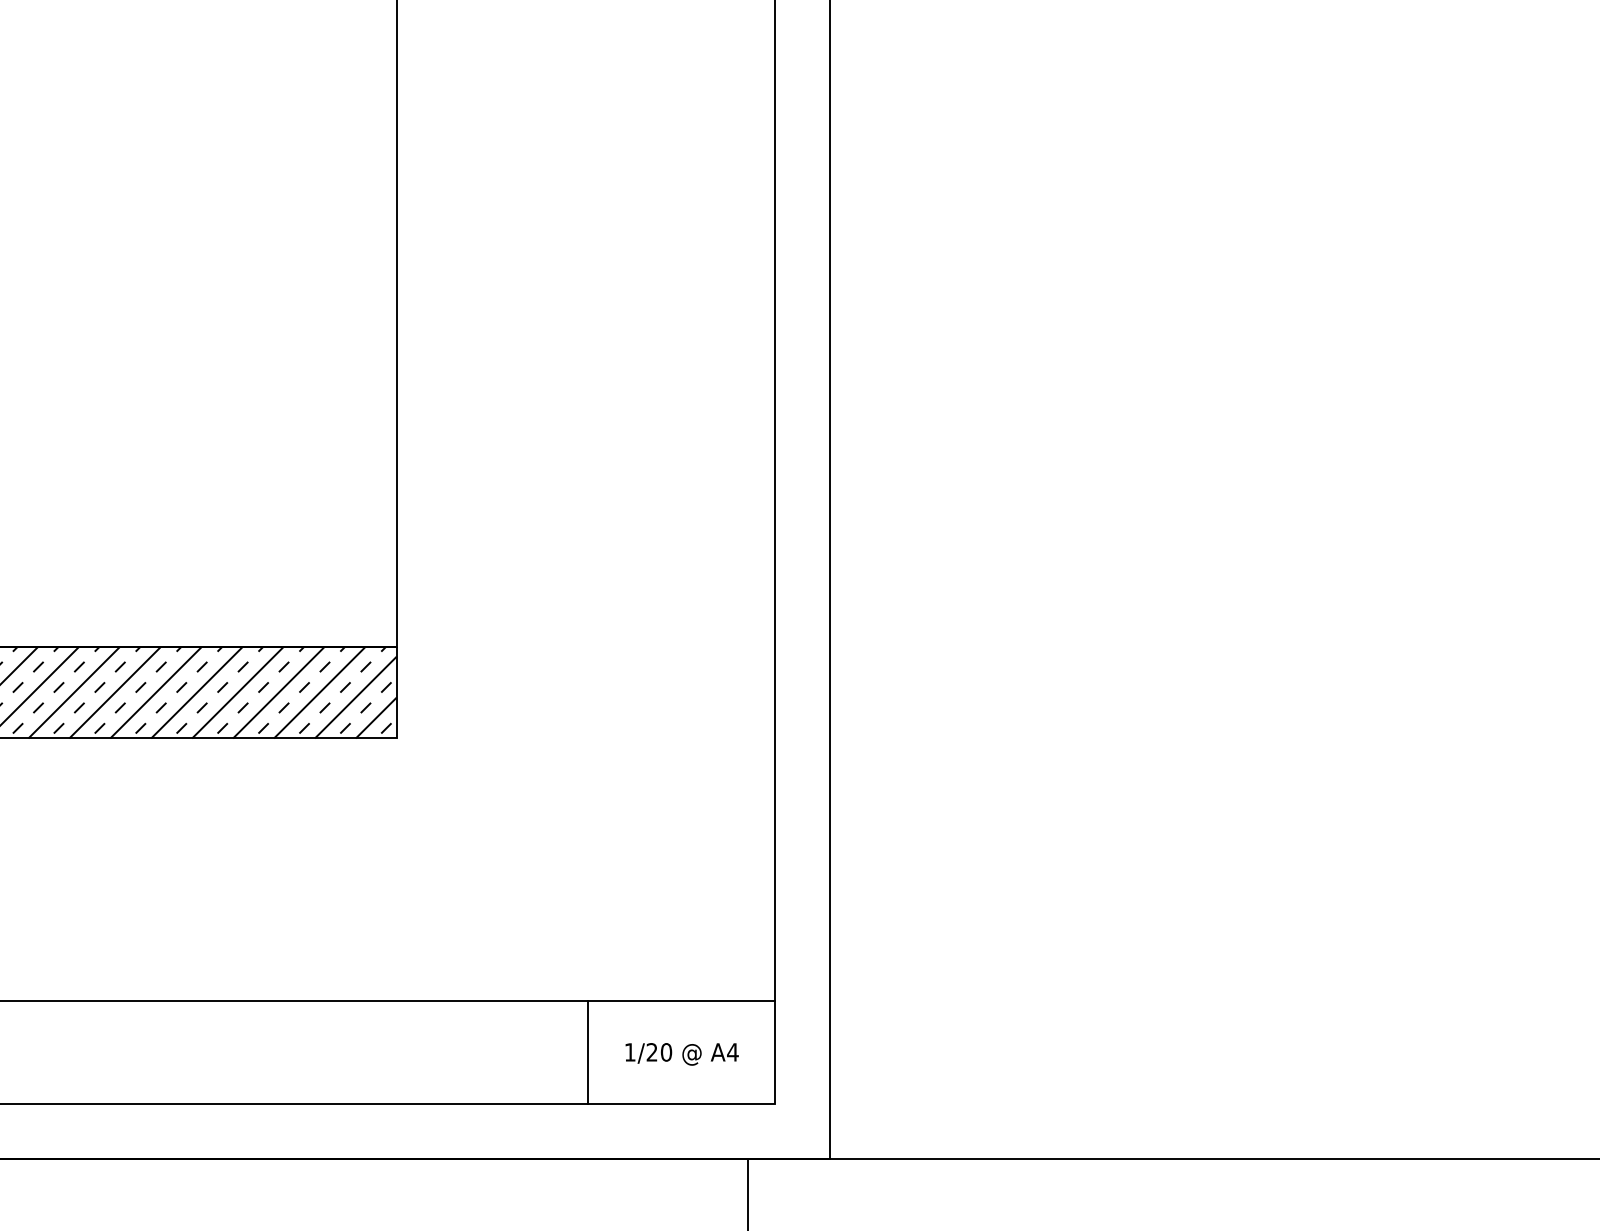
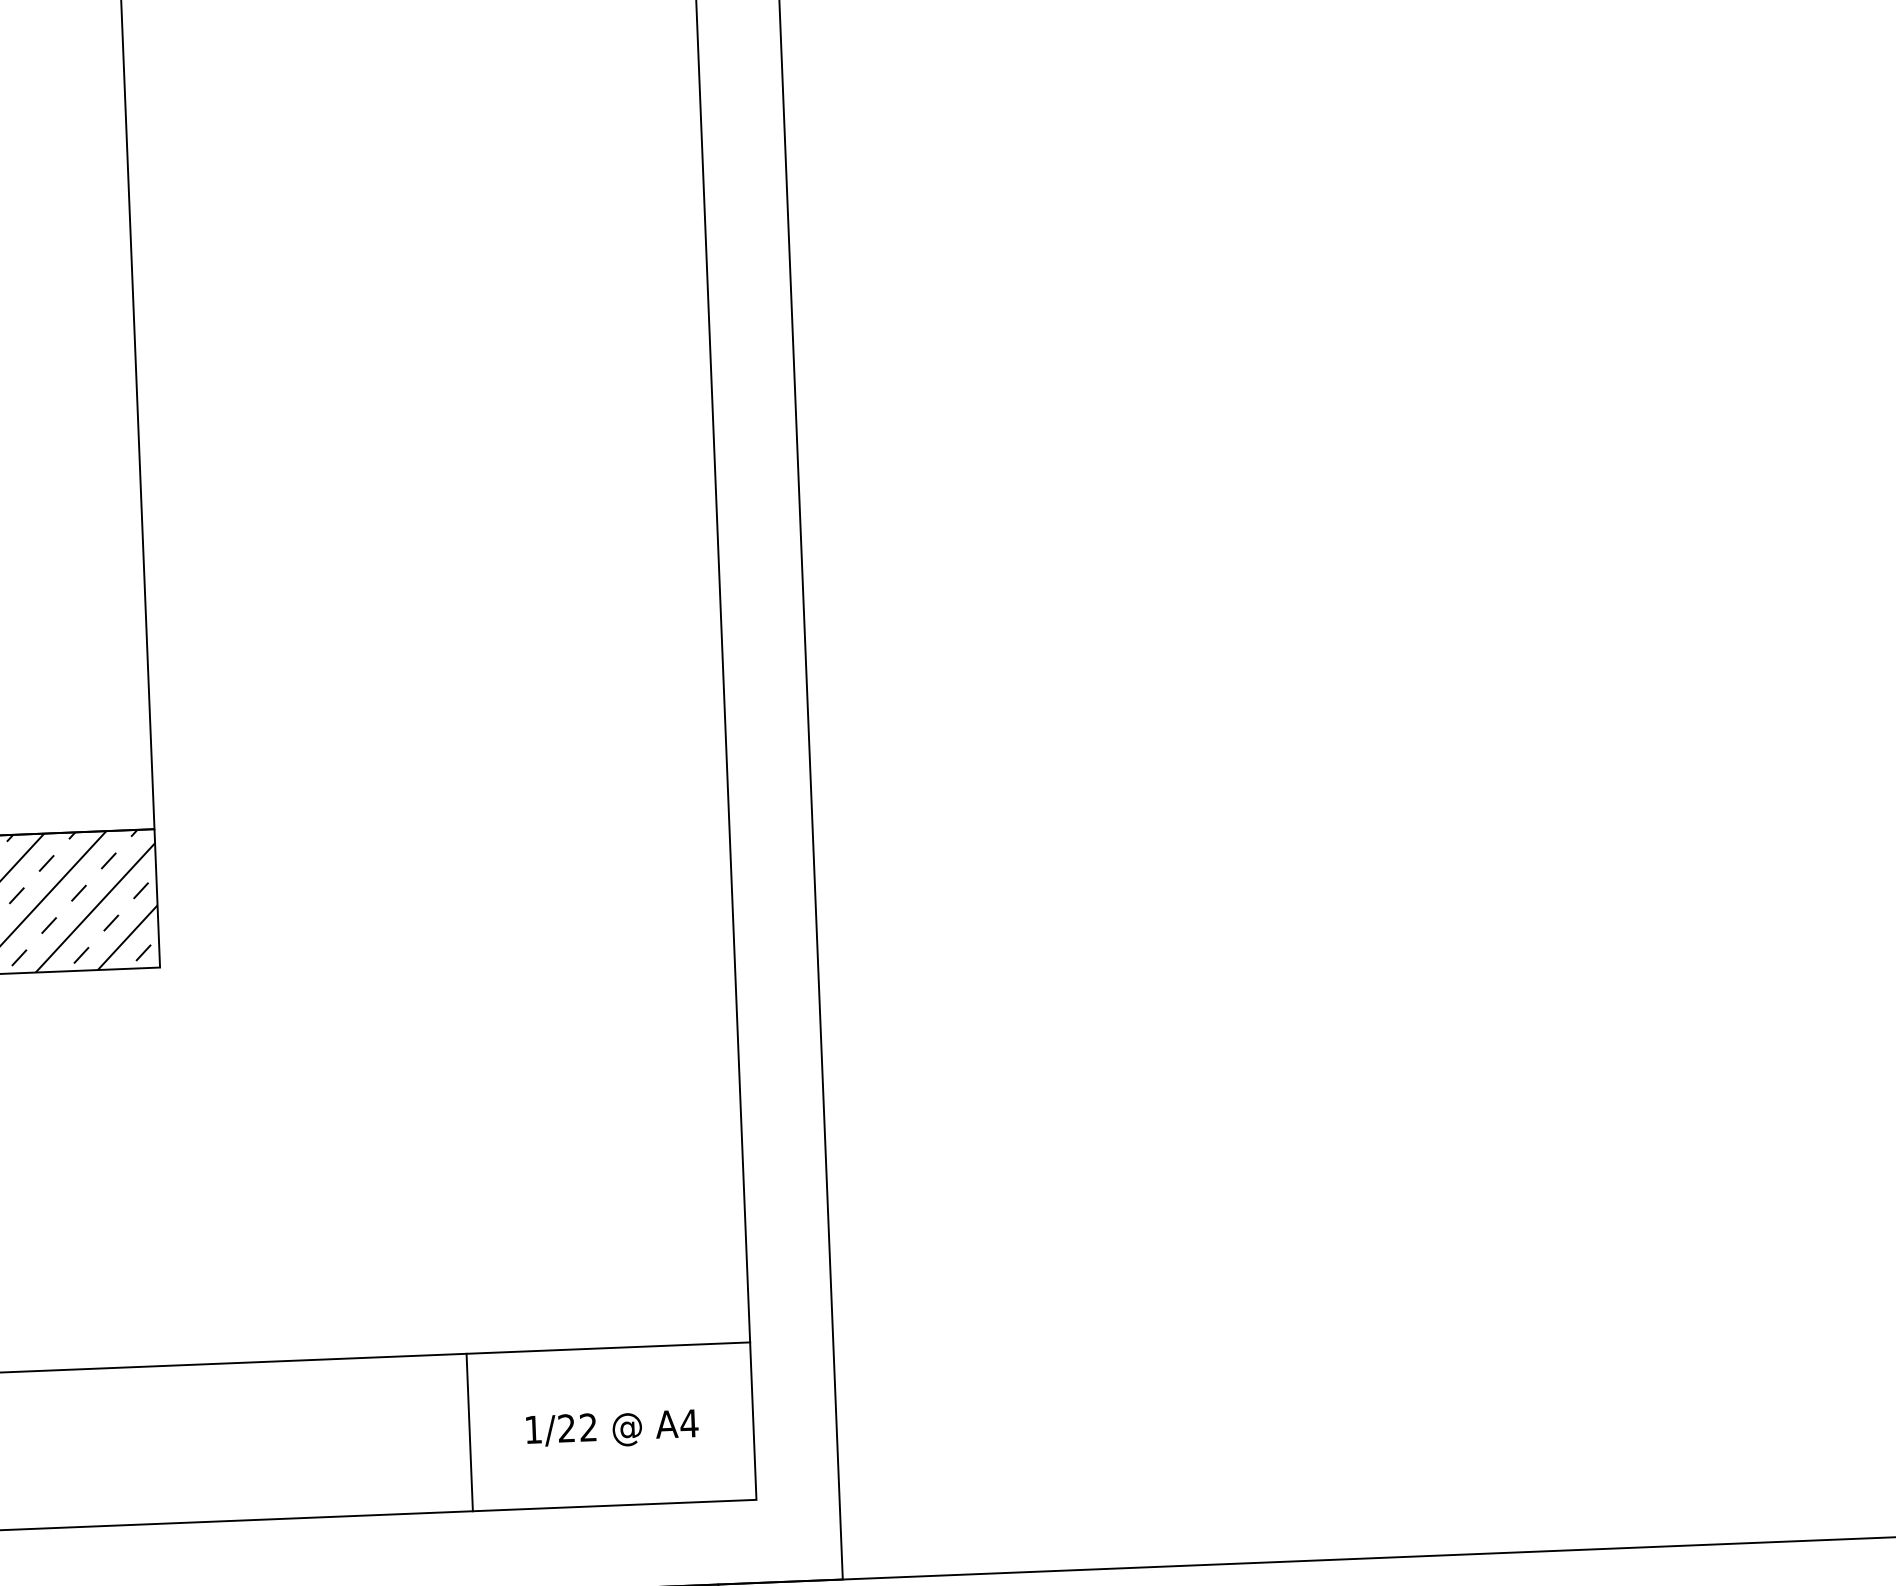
text: (666, 1052) -> (588, 1427), 1/20 -> 1/22

